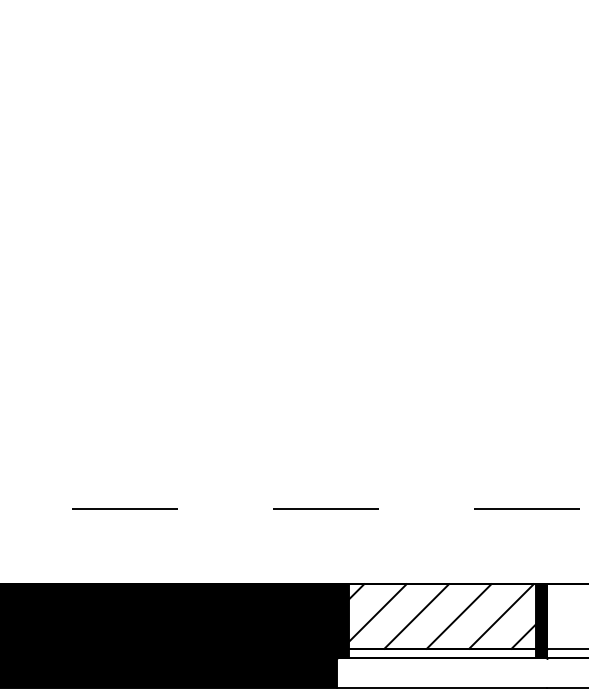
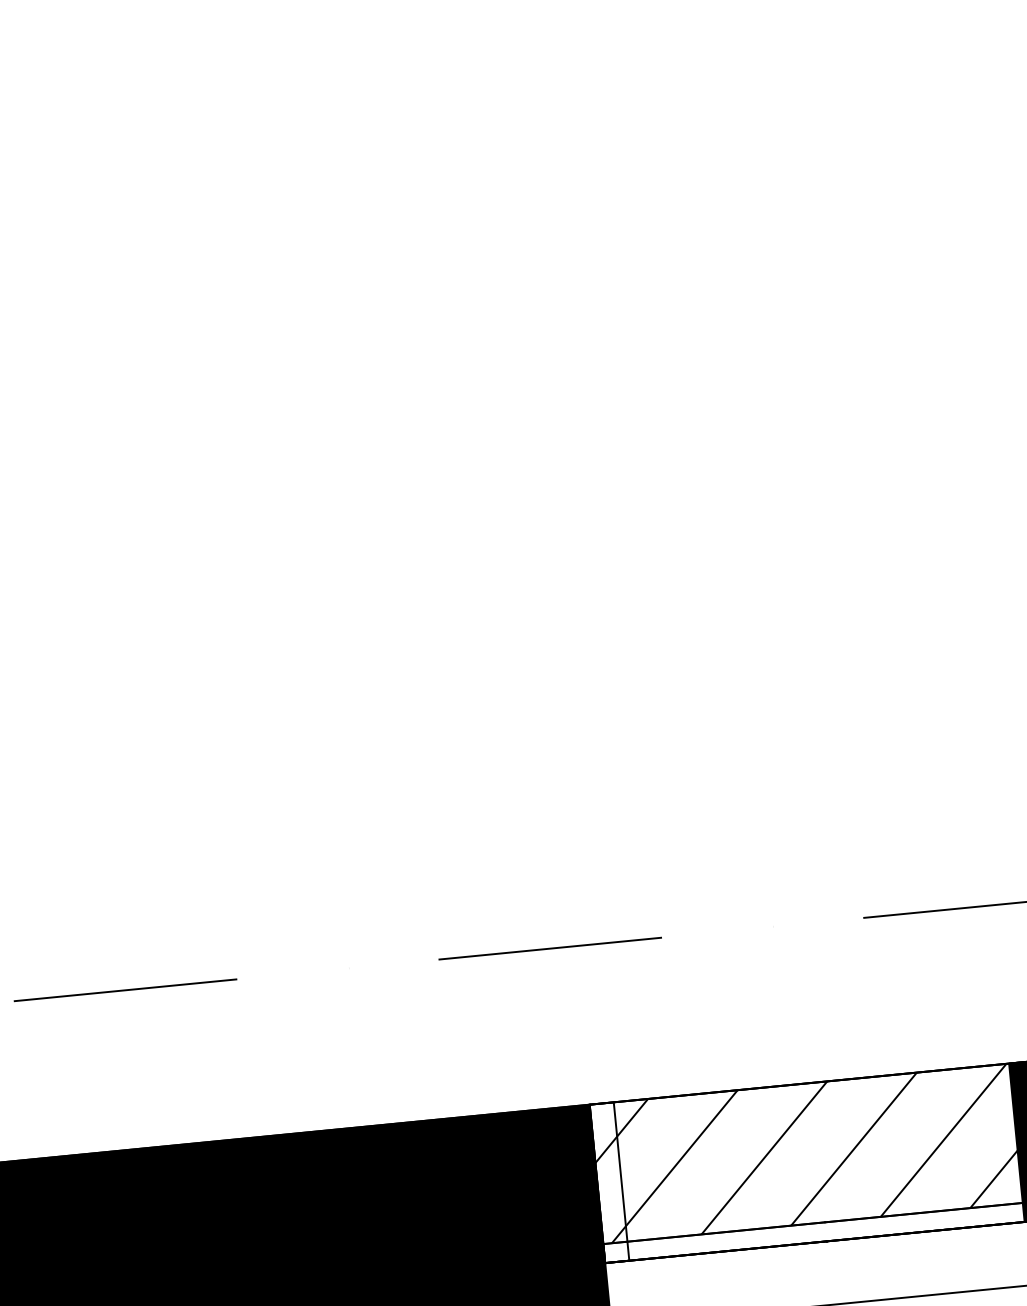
fill: (342, 620) -> (608, 1181), removed

